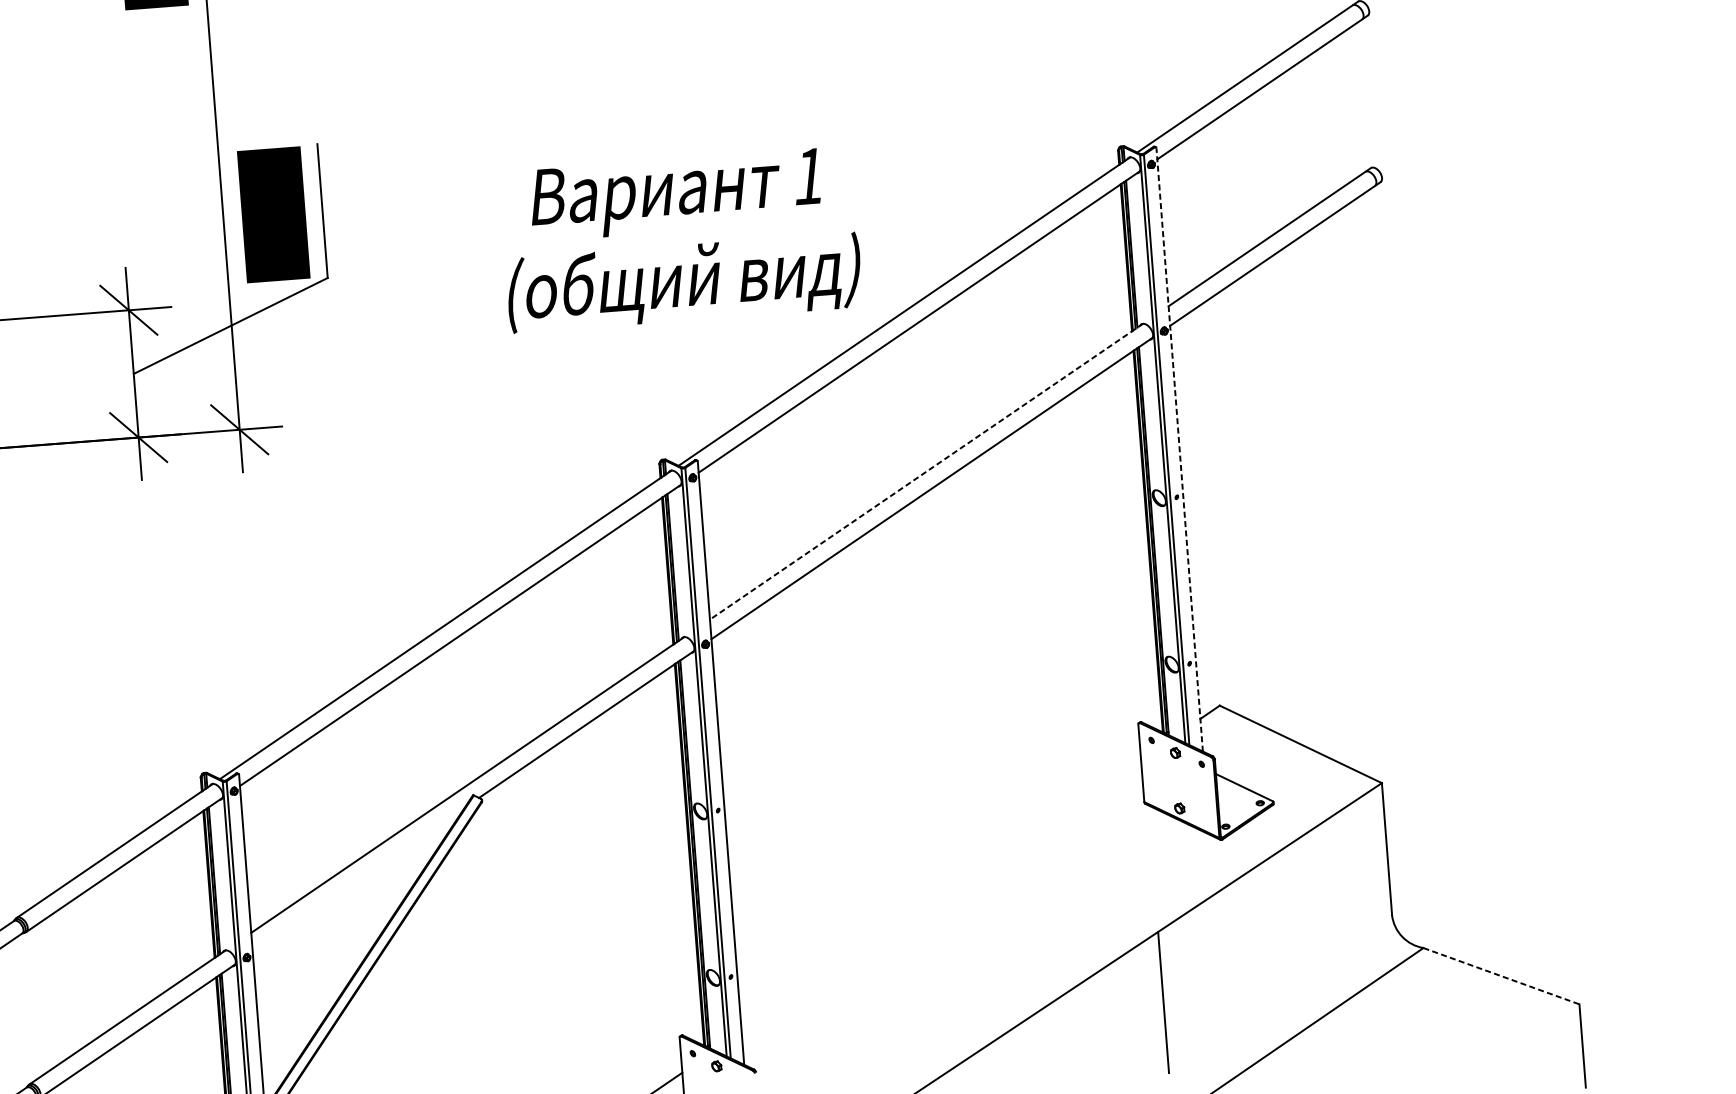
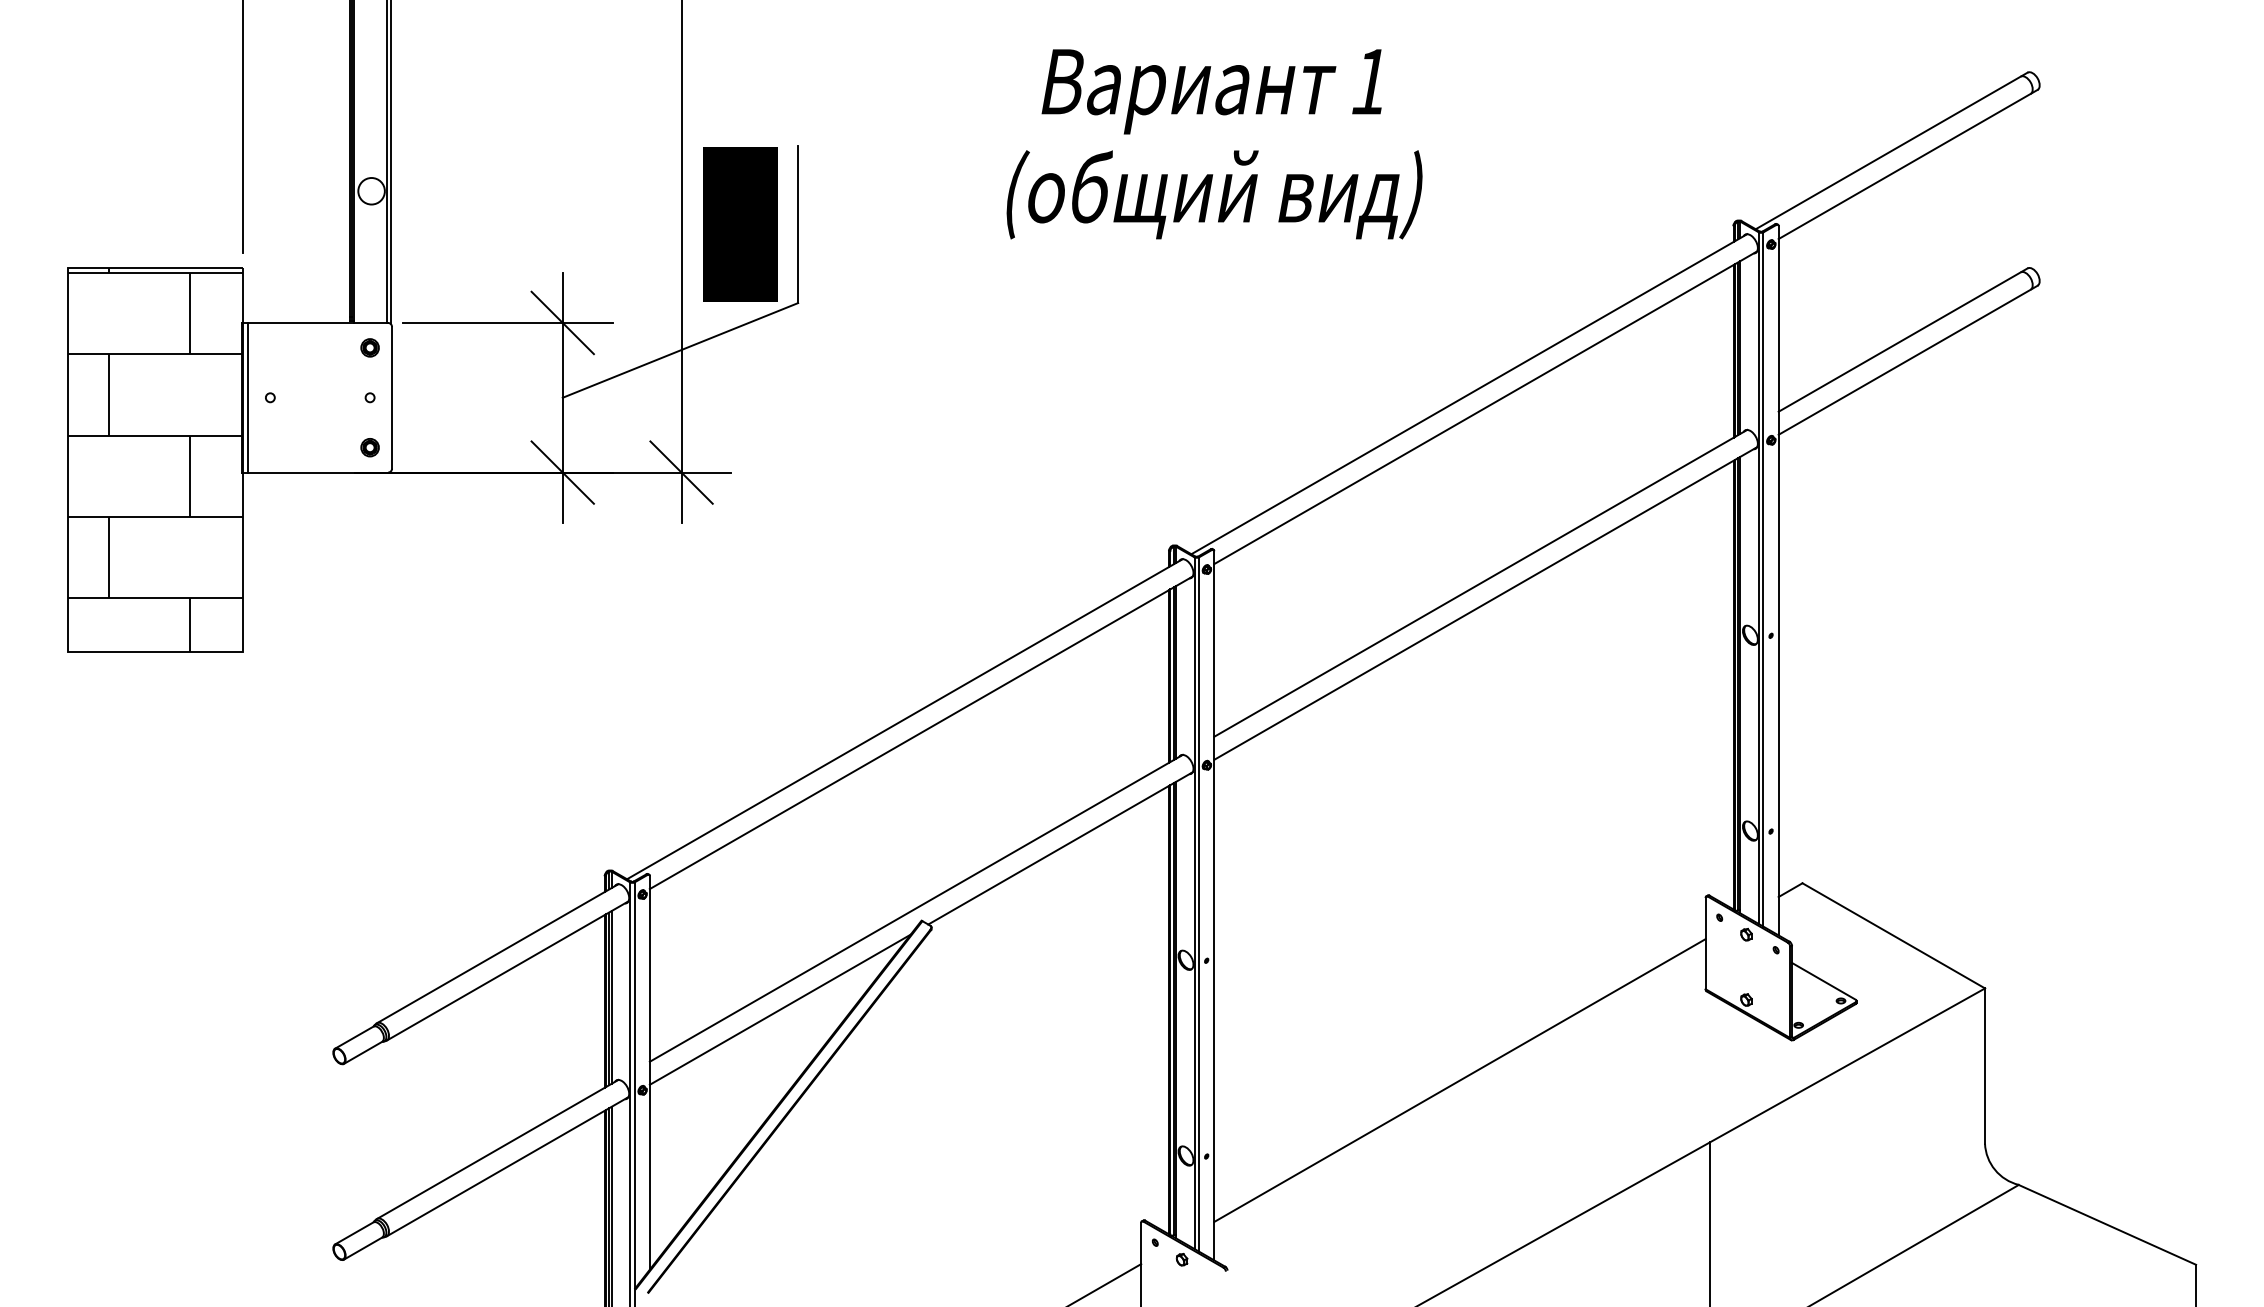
text: (680, 240) -> (1214, 144), moved
line: (1179, 449) -> (1778, 580), dashed -> solid
line: (926, 471) -> (1480, 583), dashed -> solid
line: (358, 879) -> (779, 1009), added
line: (941, 895) -> (1459, 1080), added
line: (1501, 976) -> (2107, 1225), dashed -> solid

